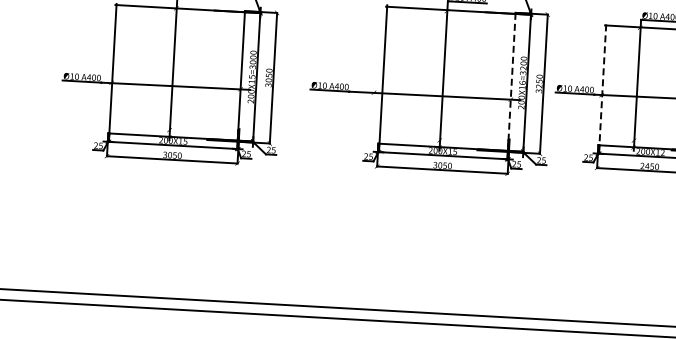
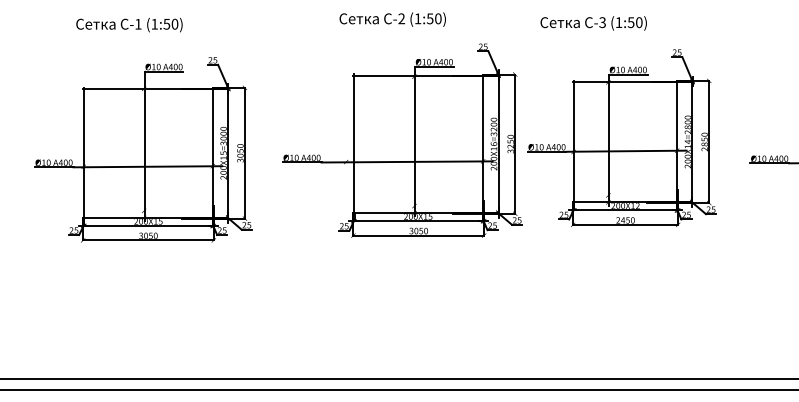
line: (512, 82) -> (483, 144), dashed -> solid
line: (603, 85) -> (574, 142), dashed -> solid

